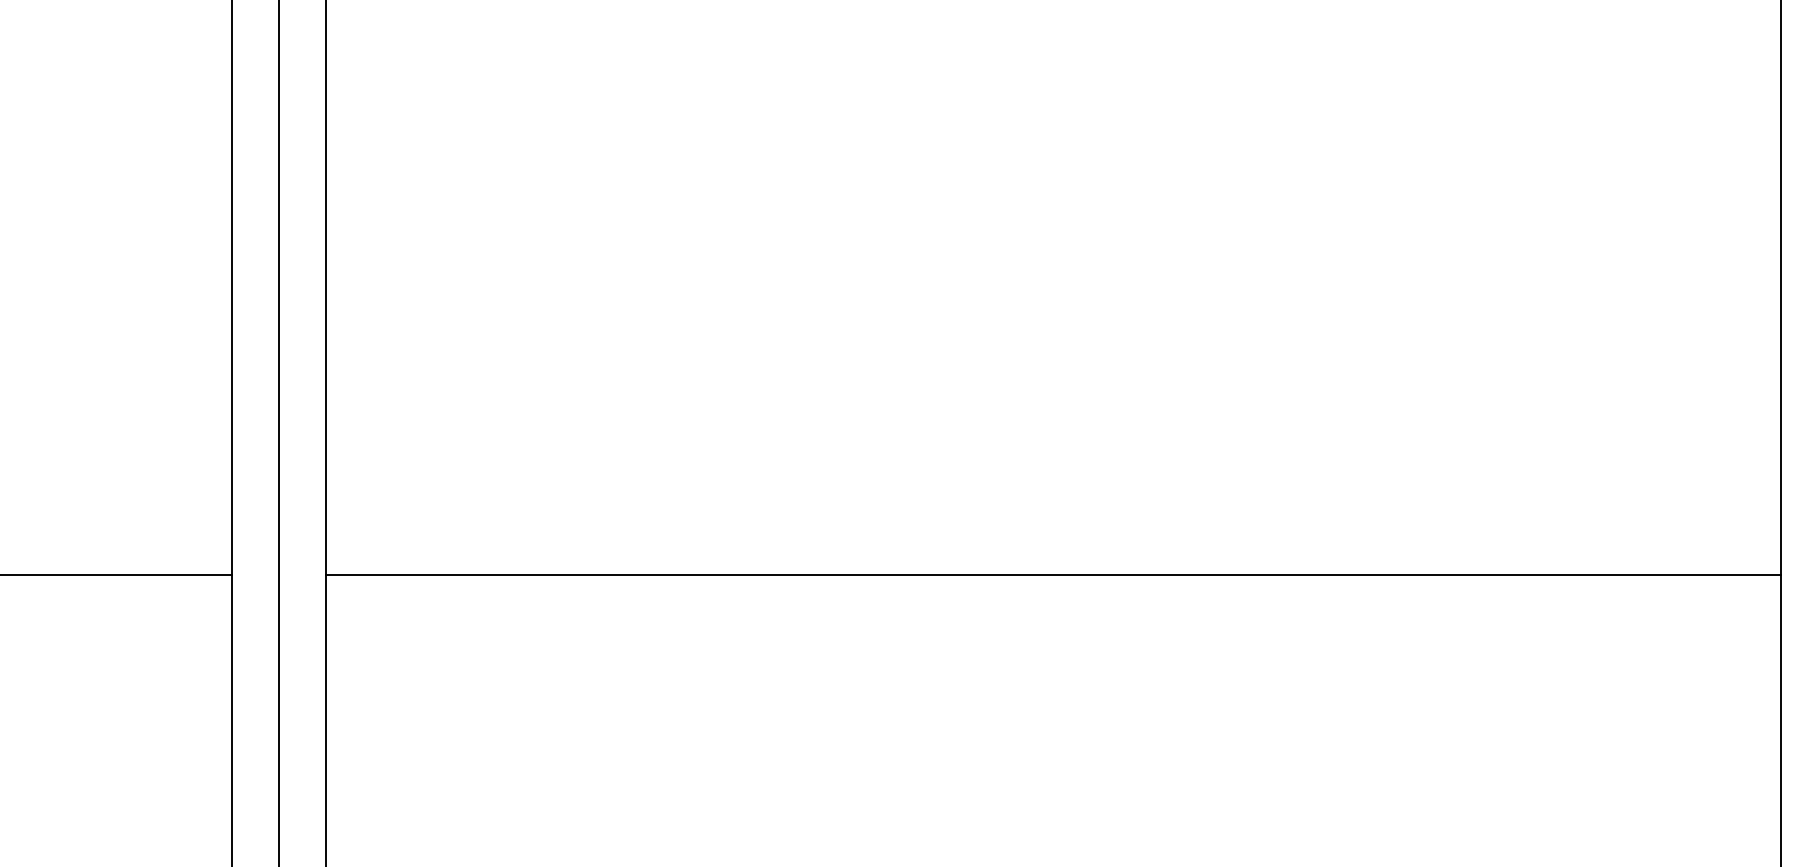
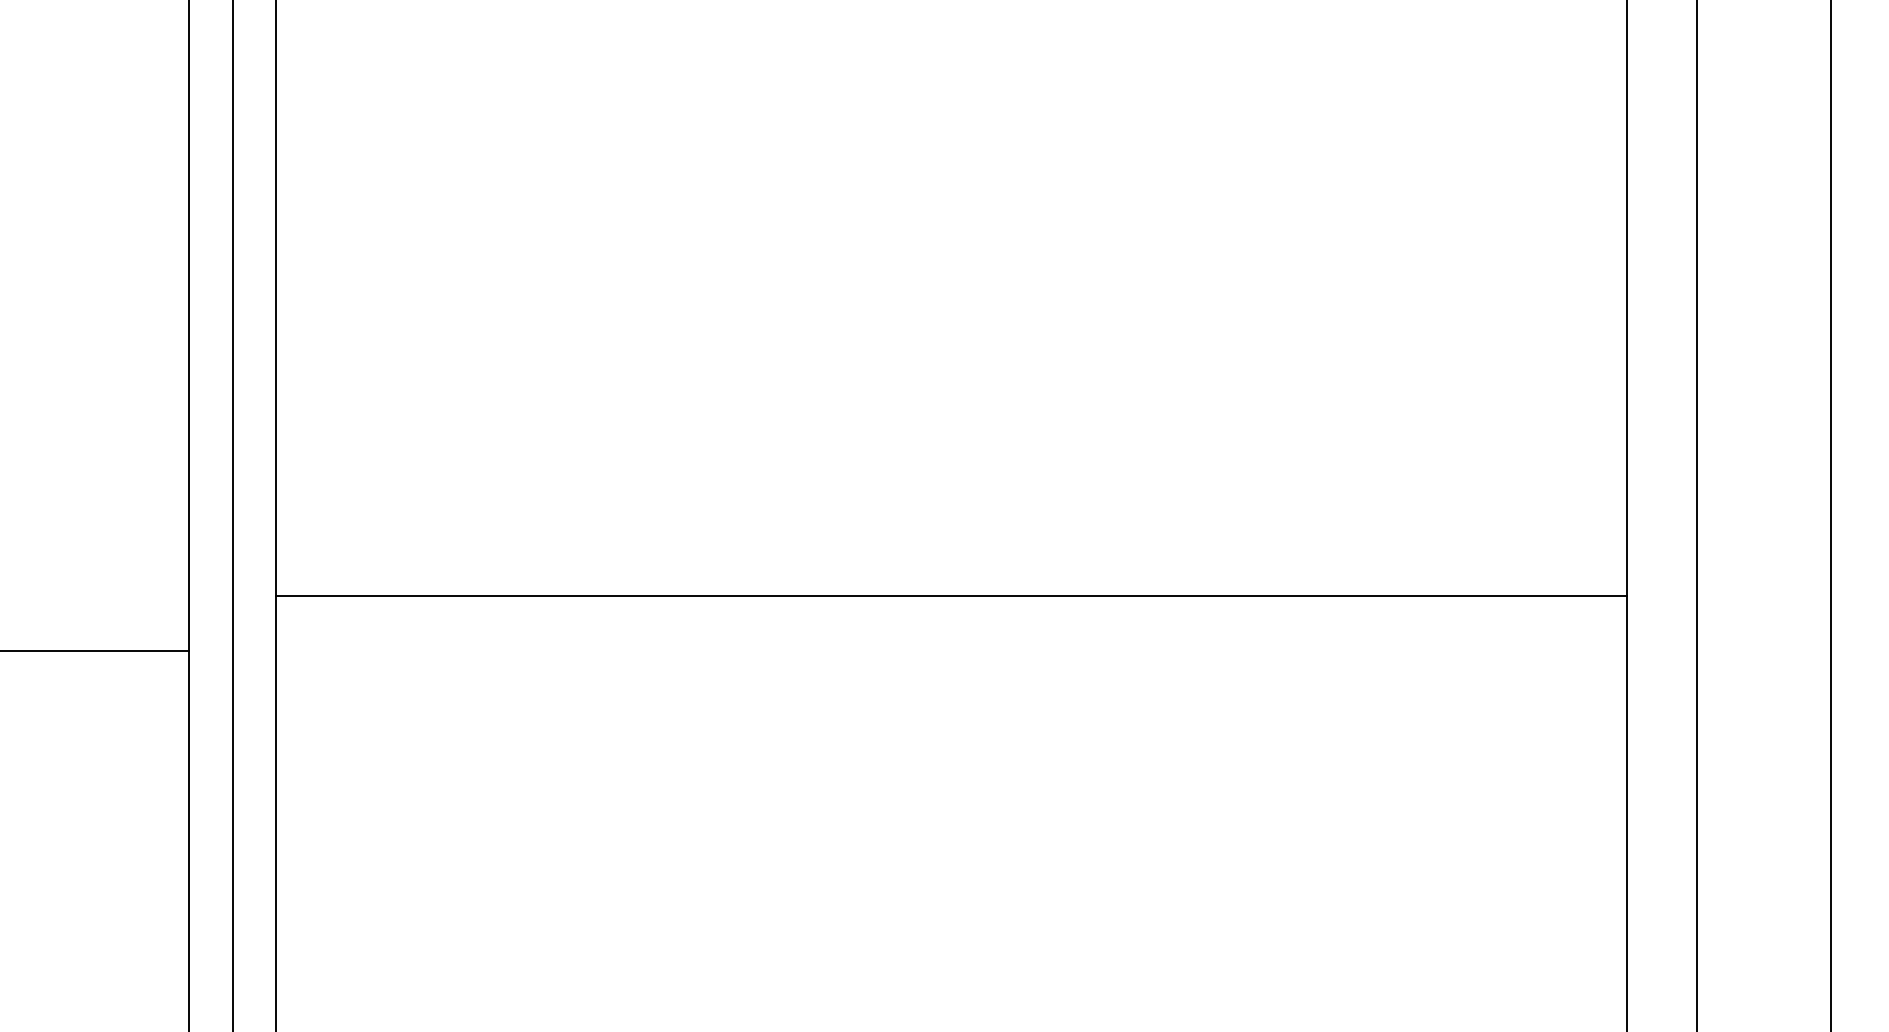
line: (1052, 574) -> (950, 595), moved

